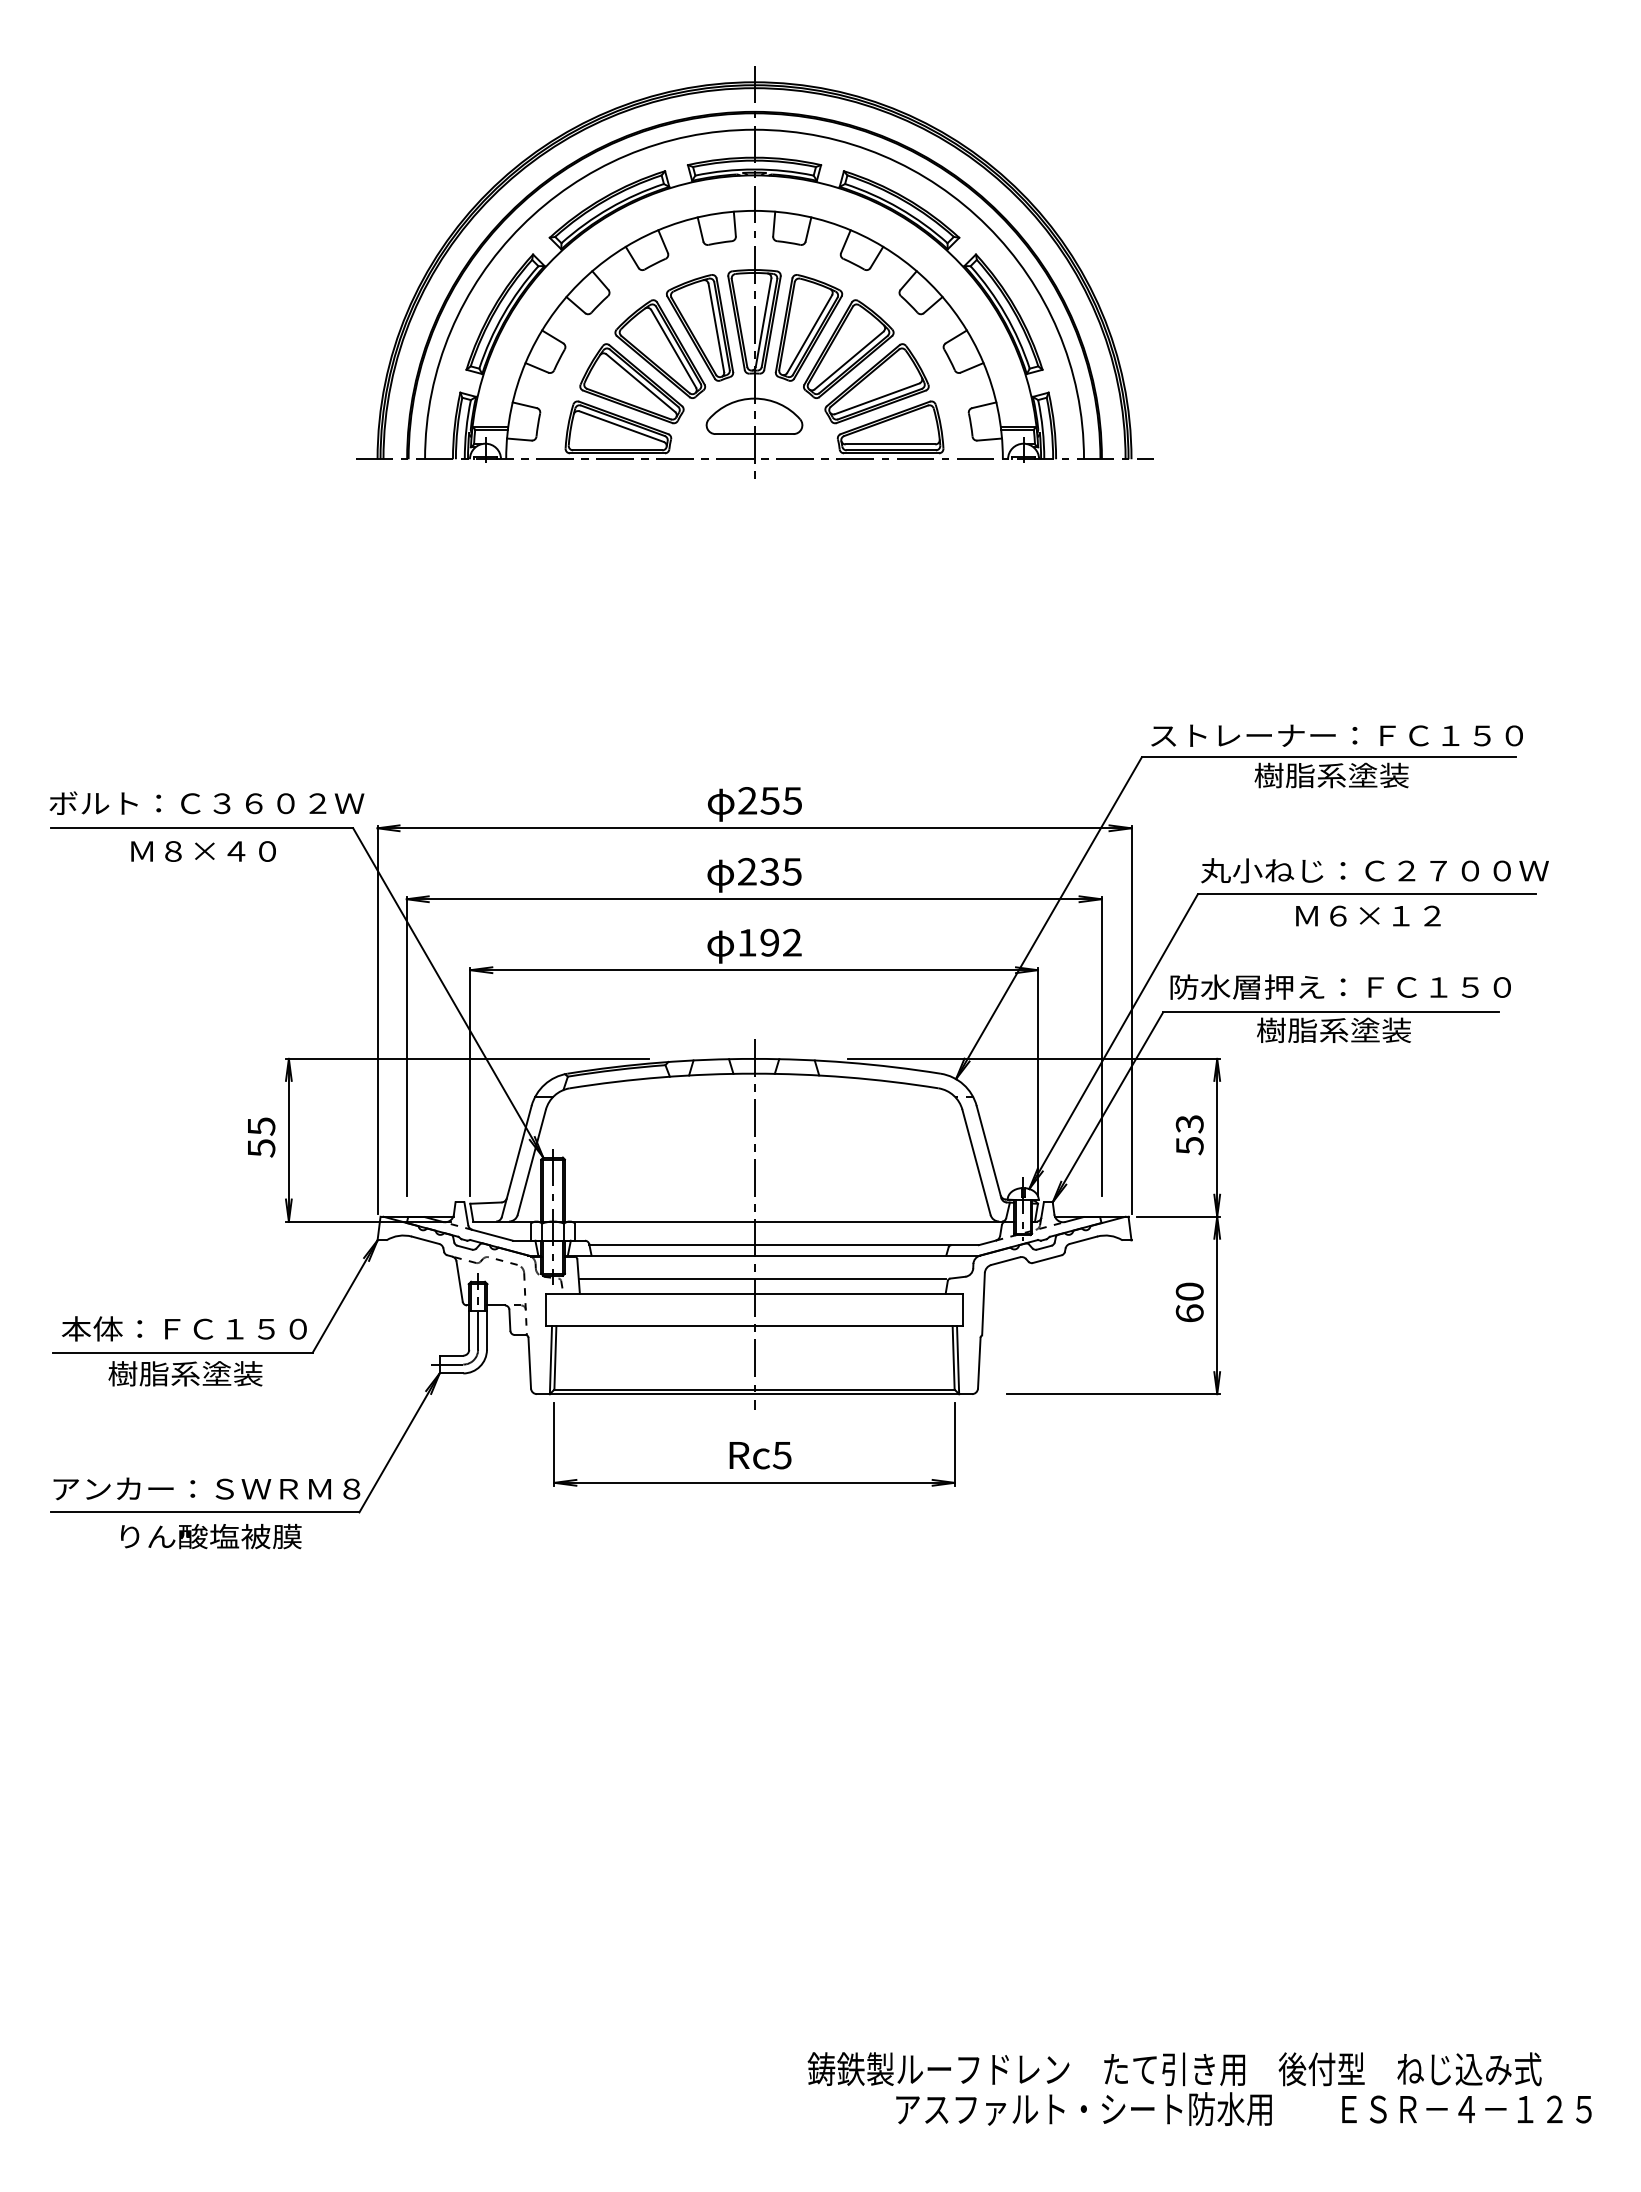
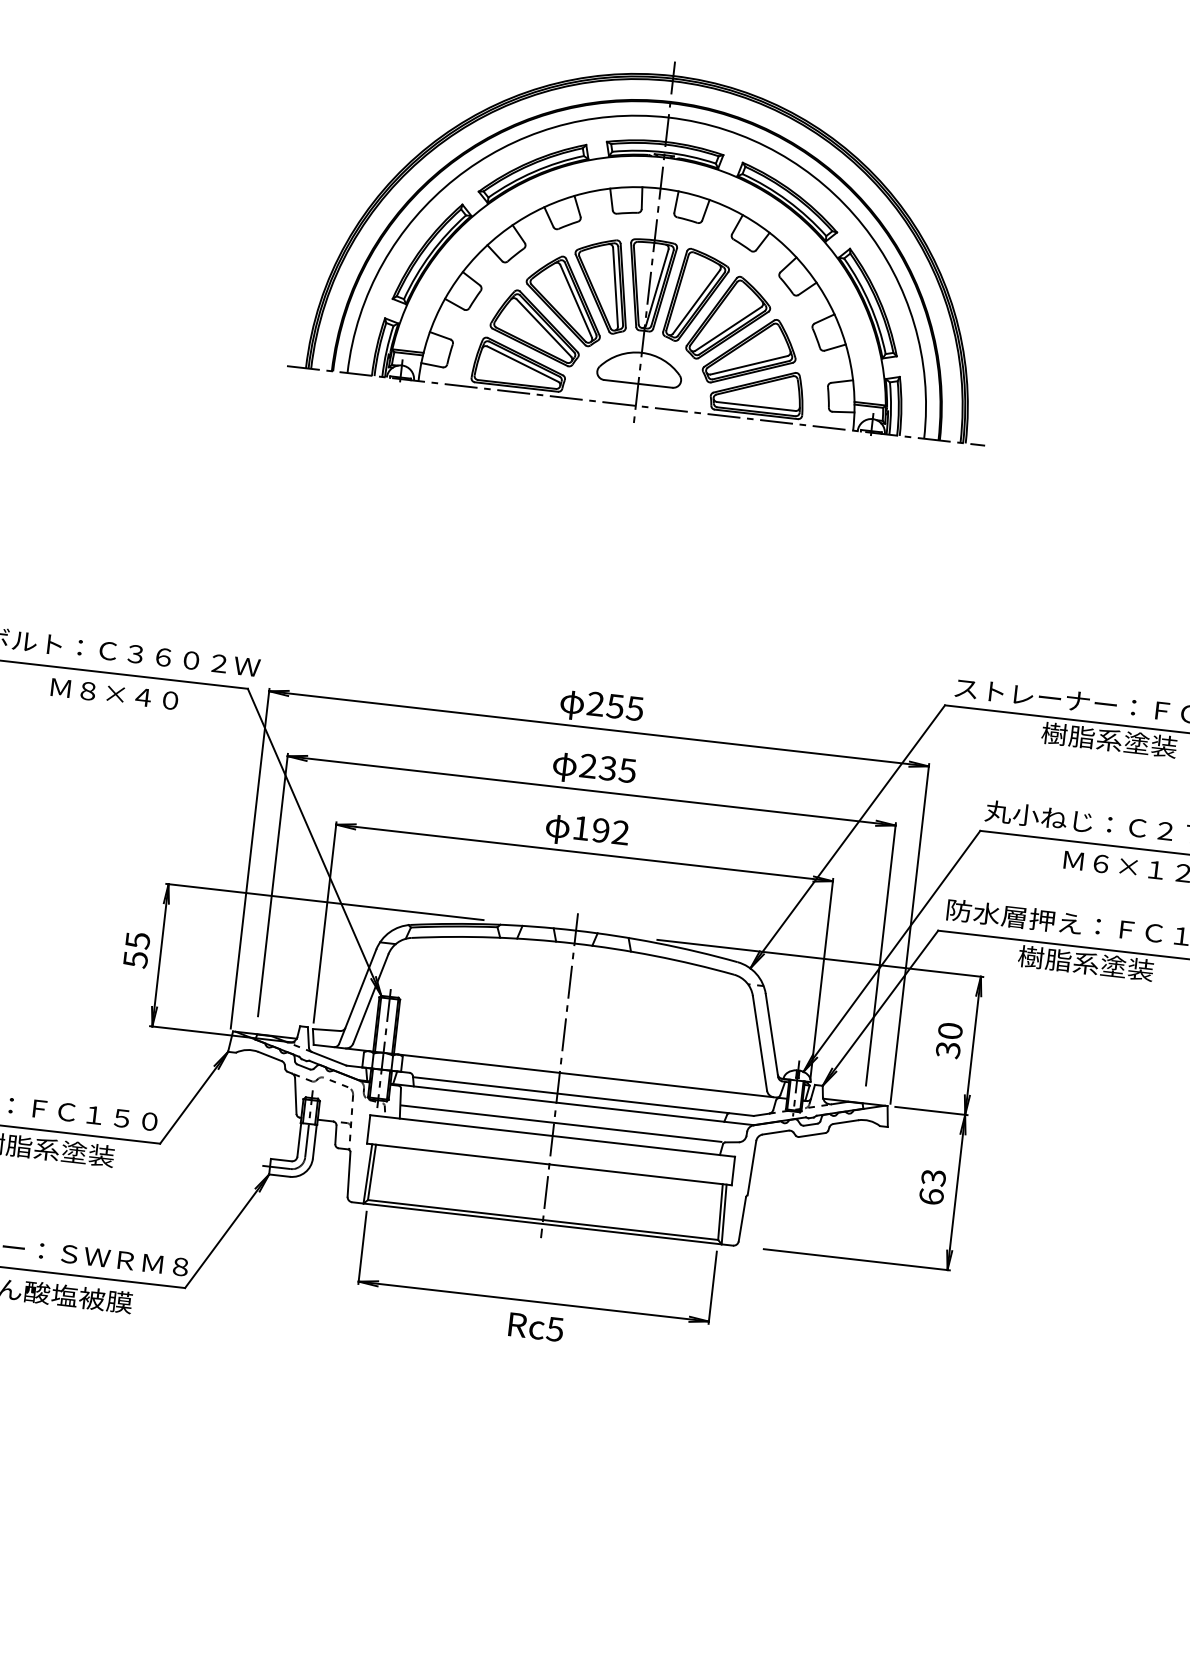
text: (1189, 1135) -> (949, 1041), 53 -> 30
text: (1189, 1291) -> (933, 1177), 60 -> 63
text: (760, 1455) -> (536, 1327), moved

